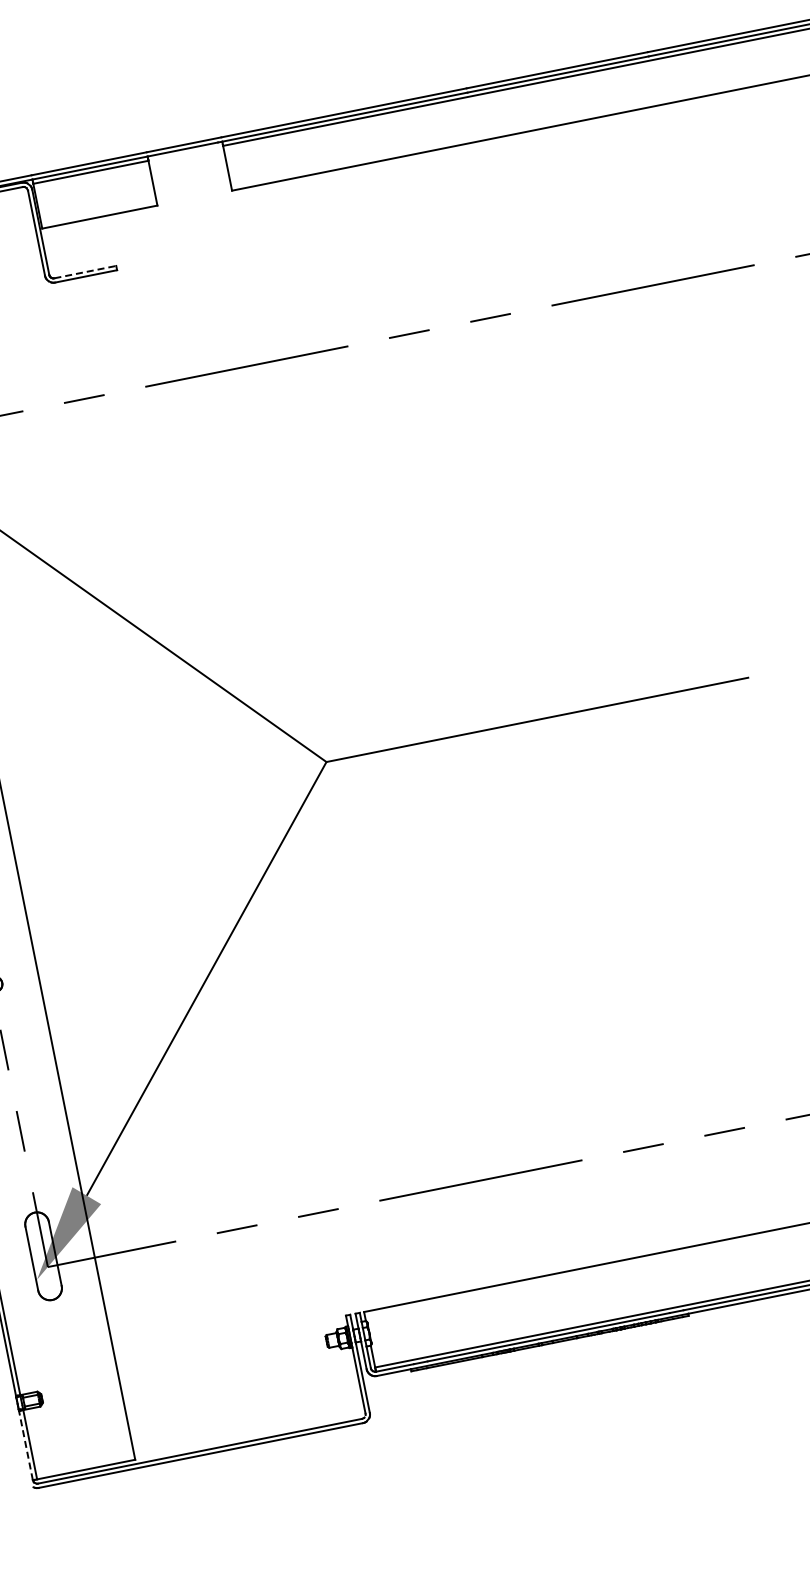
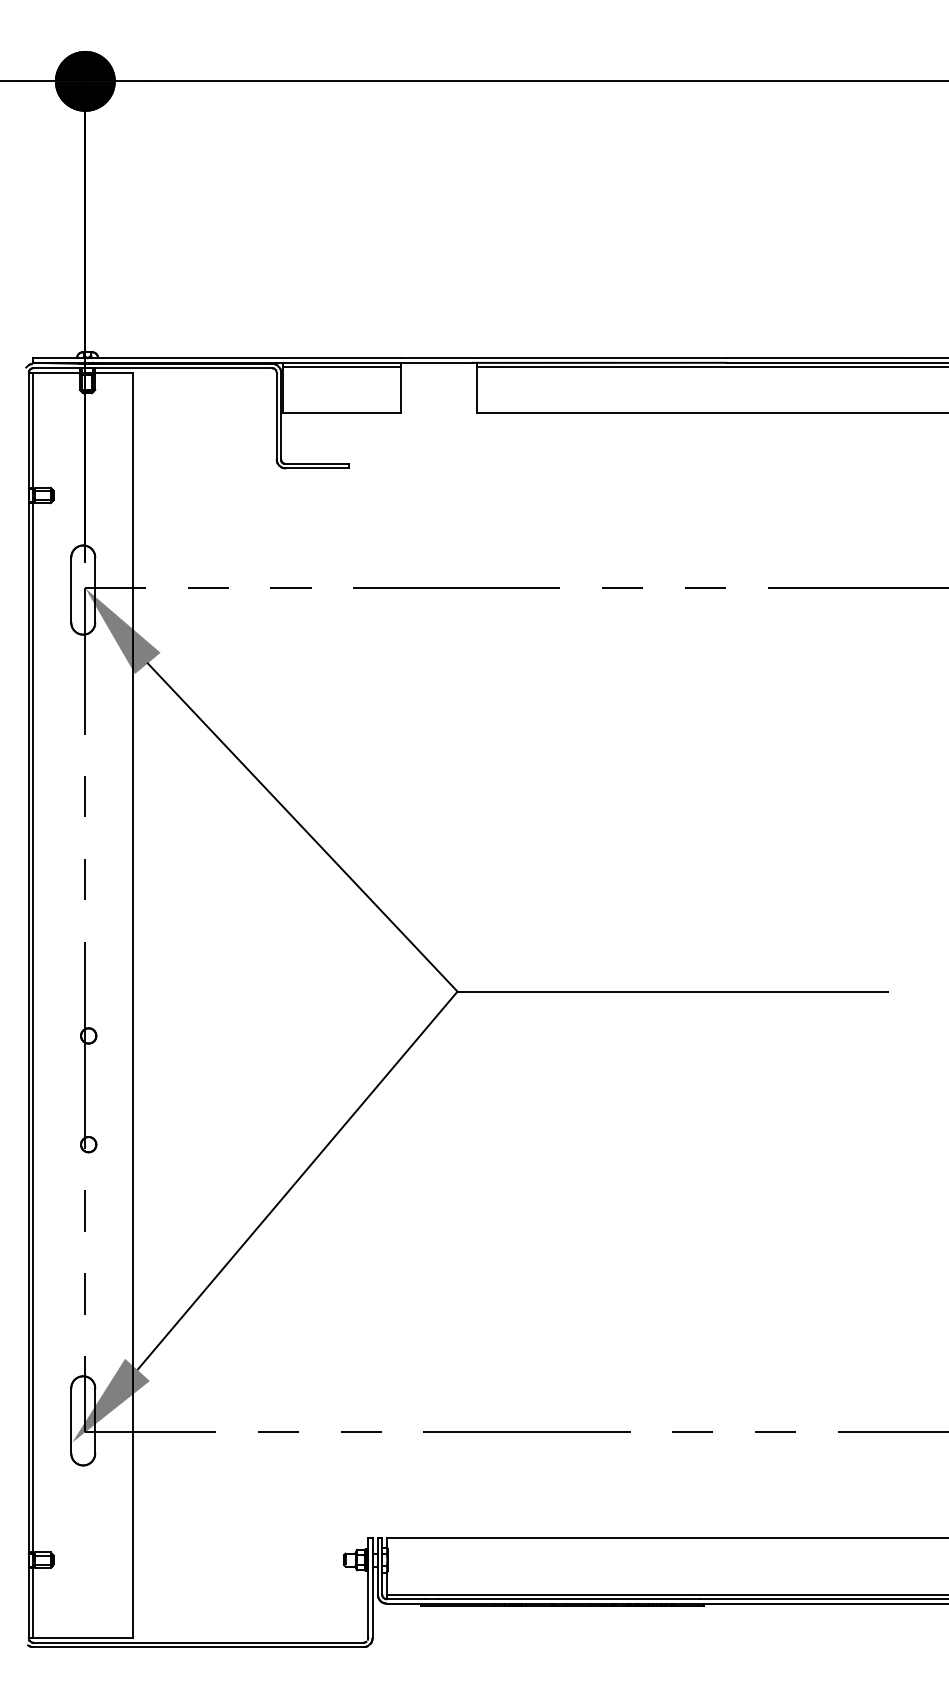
line: (85, 271) -> (317, 463), dashed -> solid
line: (25, 1445) -> (28, 1602), dashed -> solid

